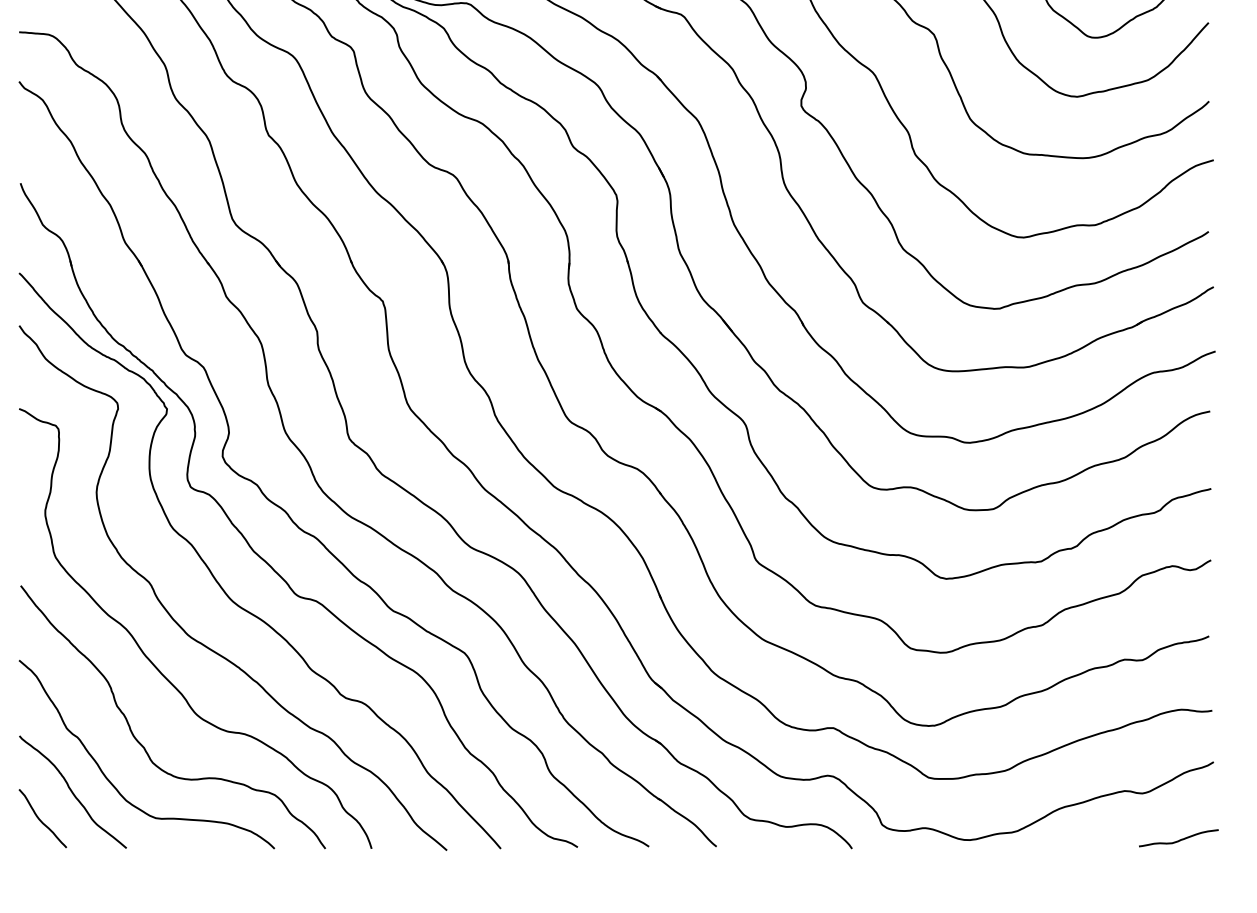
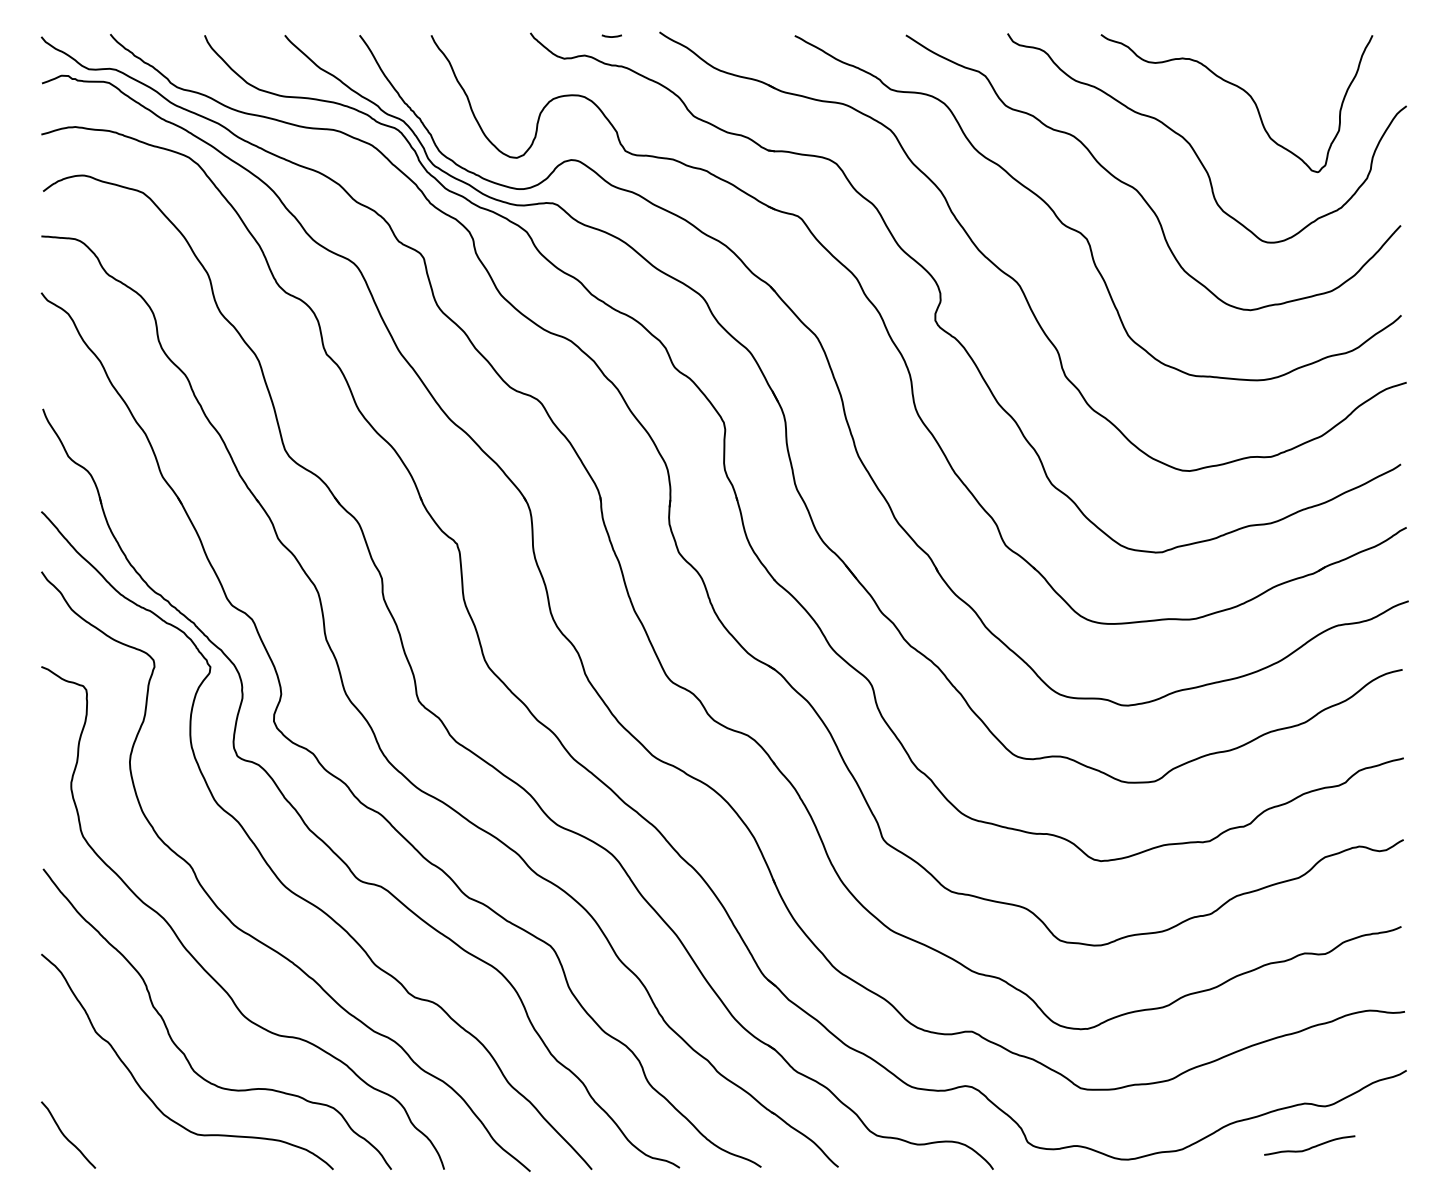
curve: (72, 791) -> (102, 1104), removed
curve: (1178, 839) -> (1309, 1147), moved

